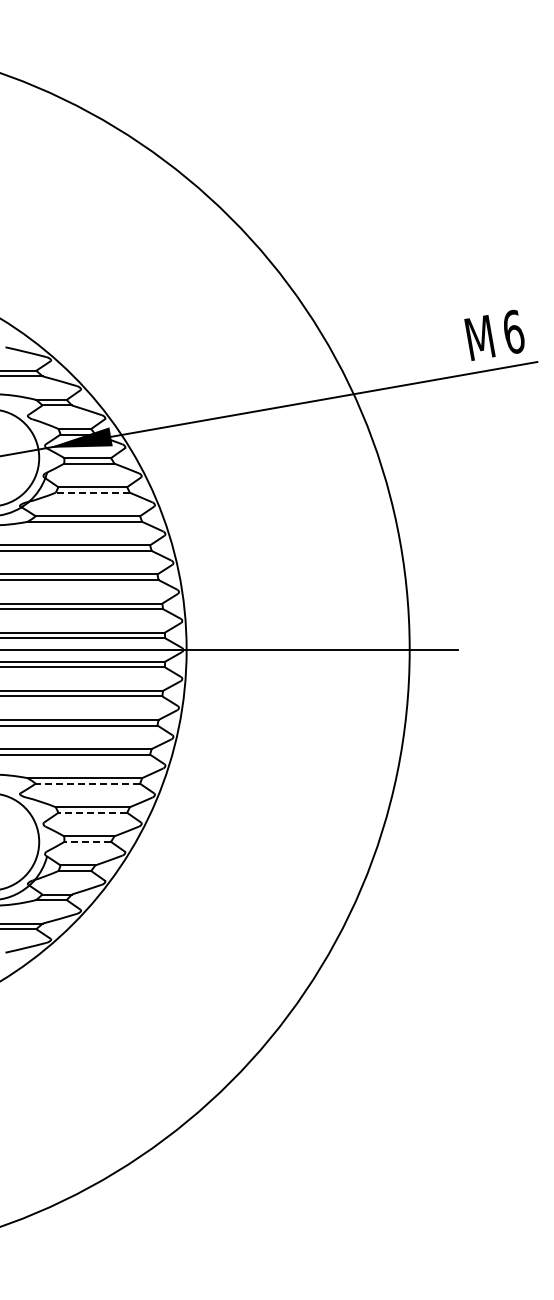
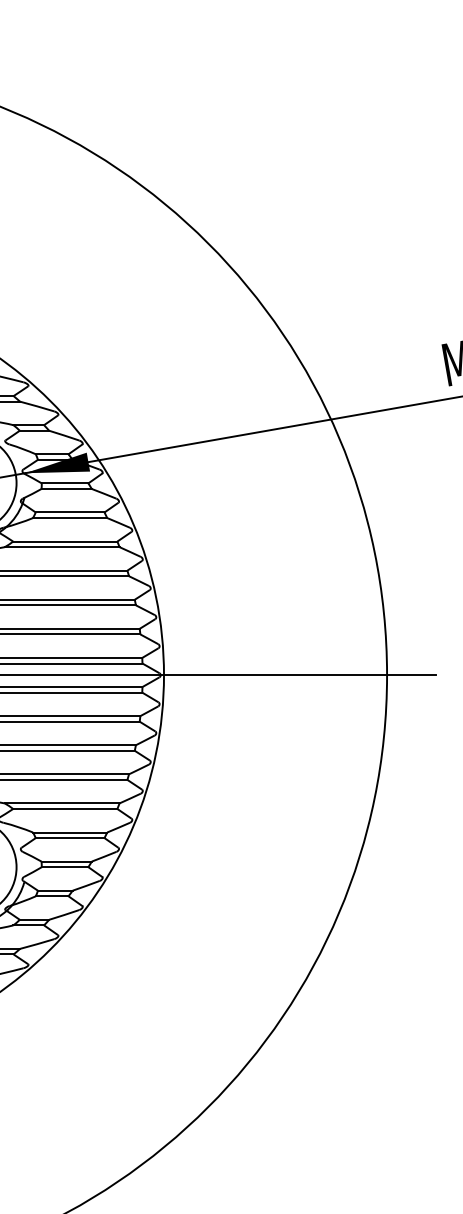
line: (92, 492) -> (69, 517), dashed -> solid
line: (87, 783) -> (64, 808), dashed -> solid
line: (92, 812) -> (69, 837), dashed -> solid
line: (87, 841) -> (64, 866), dashed -> solid

